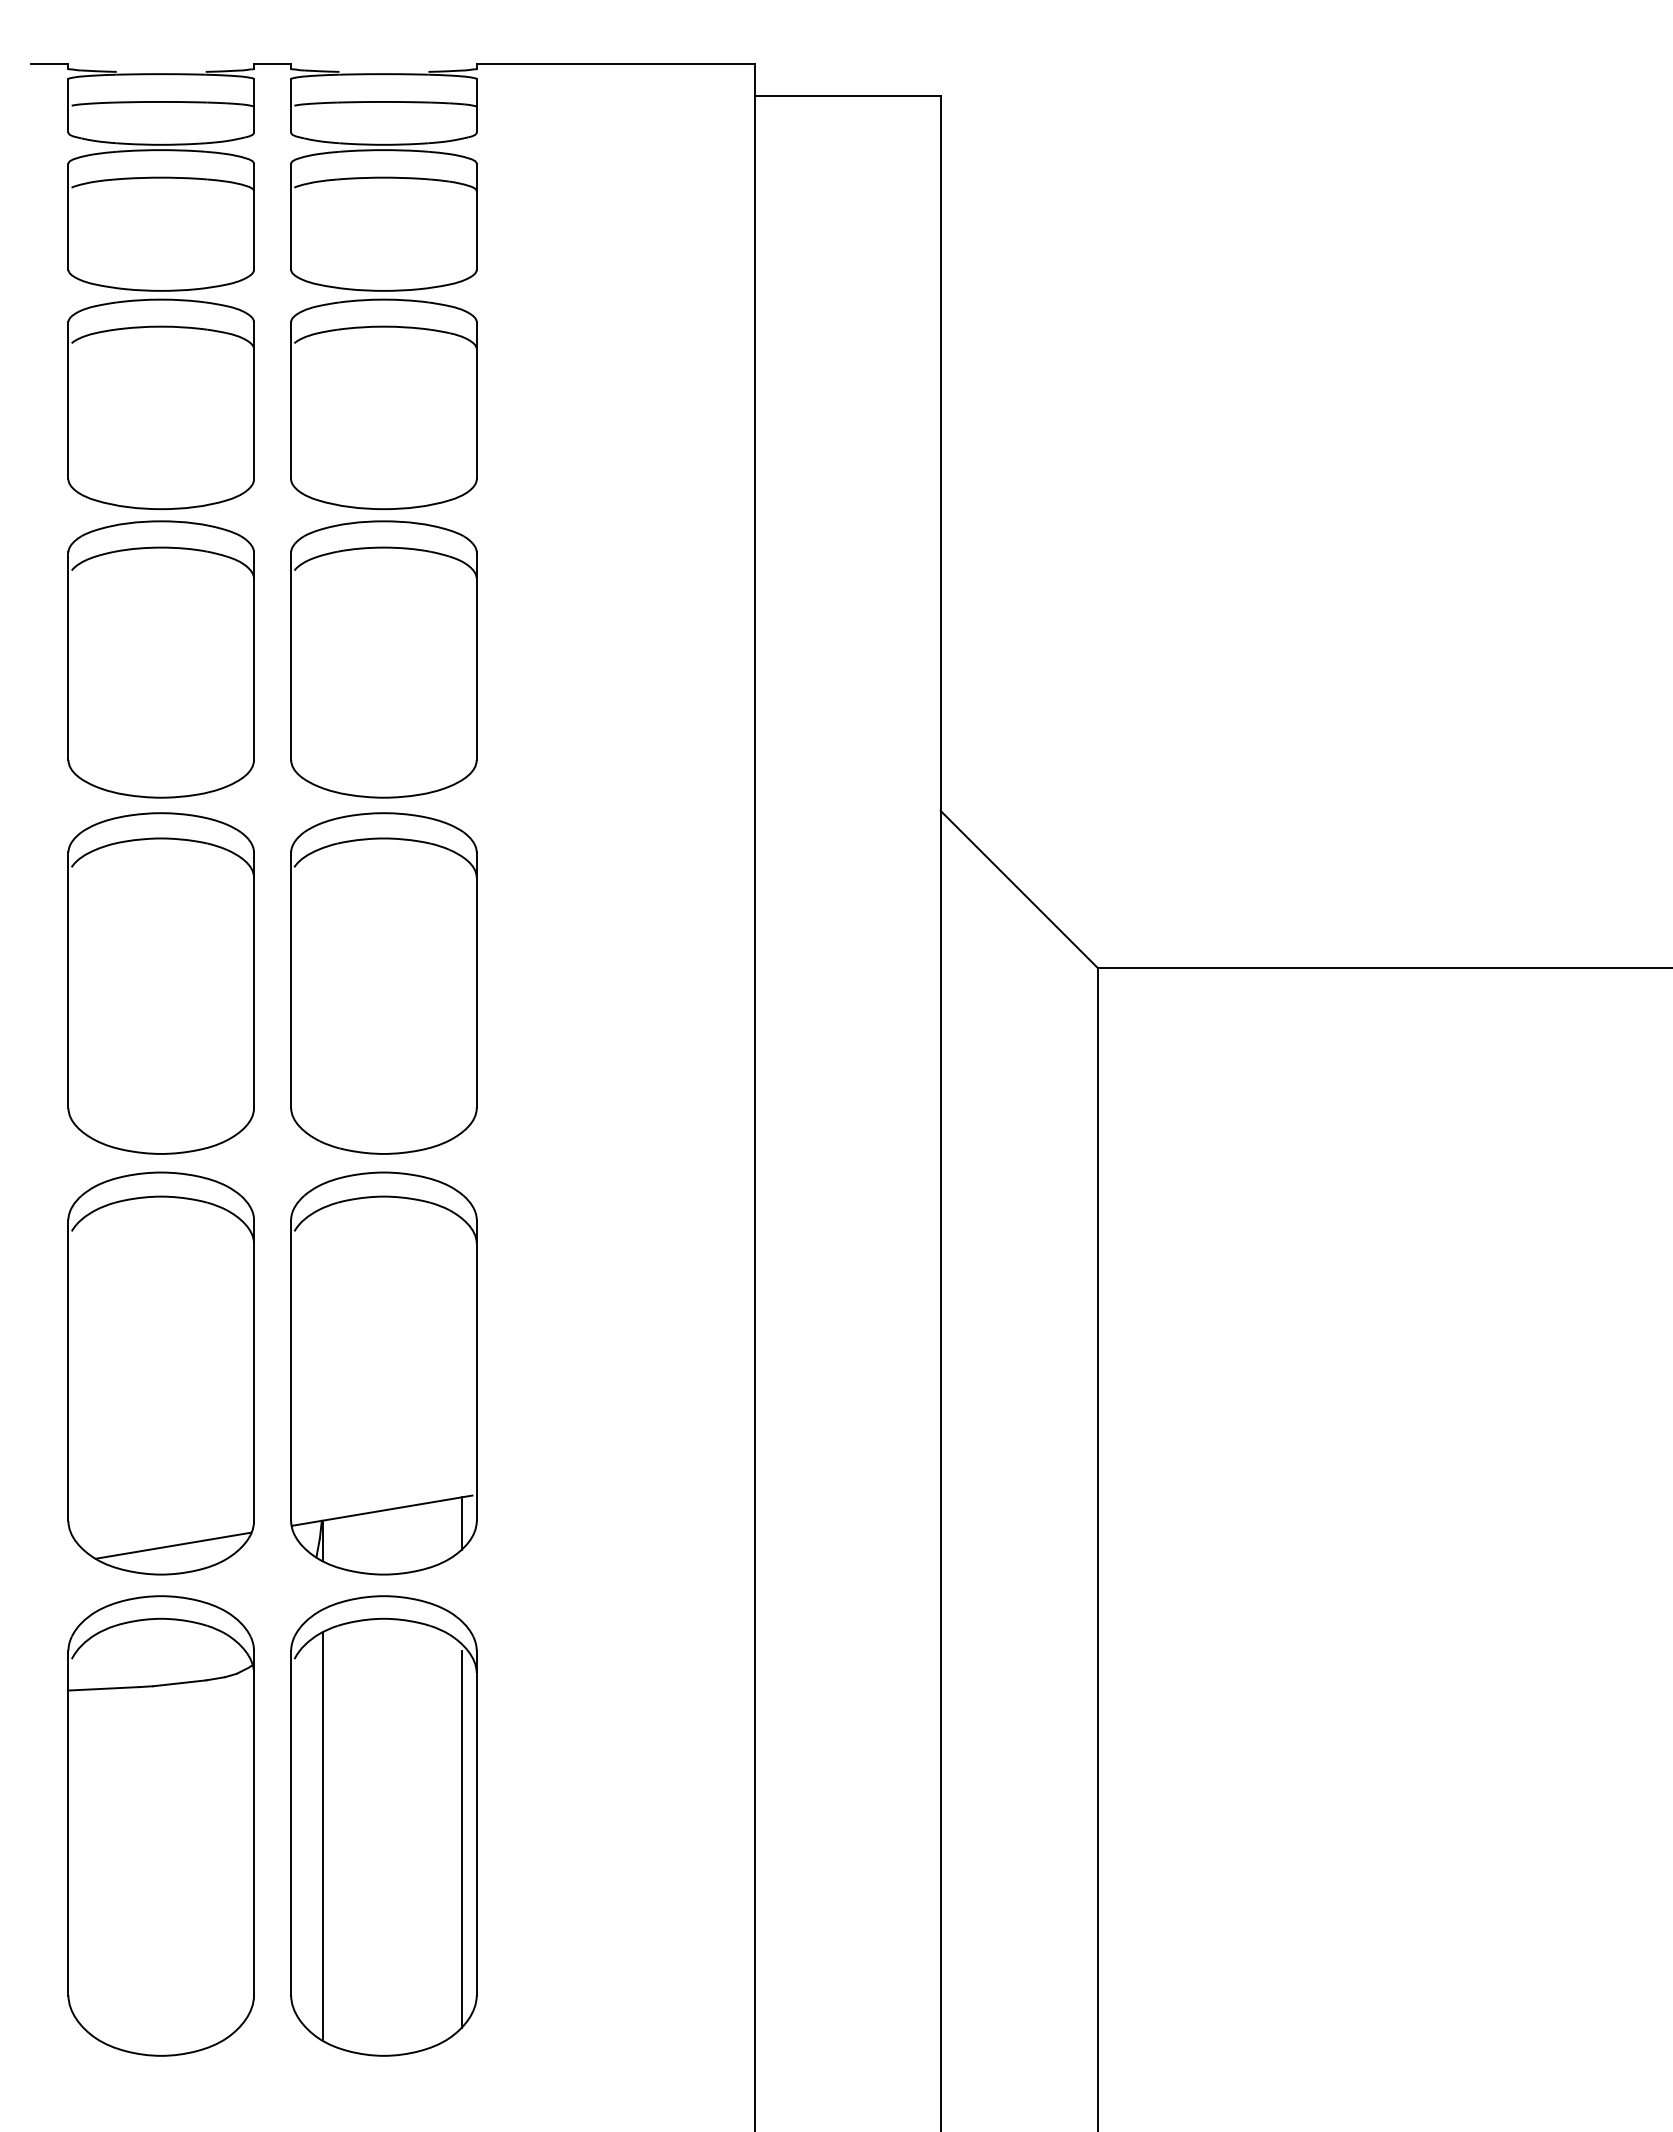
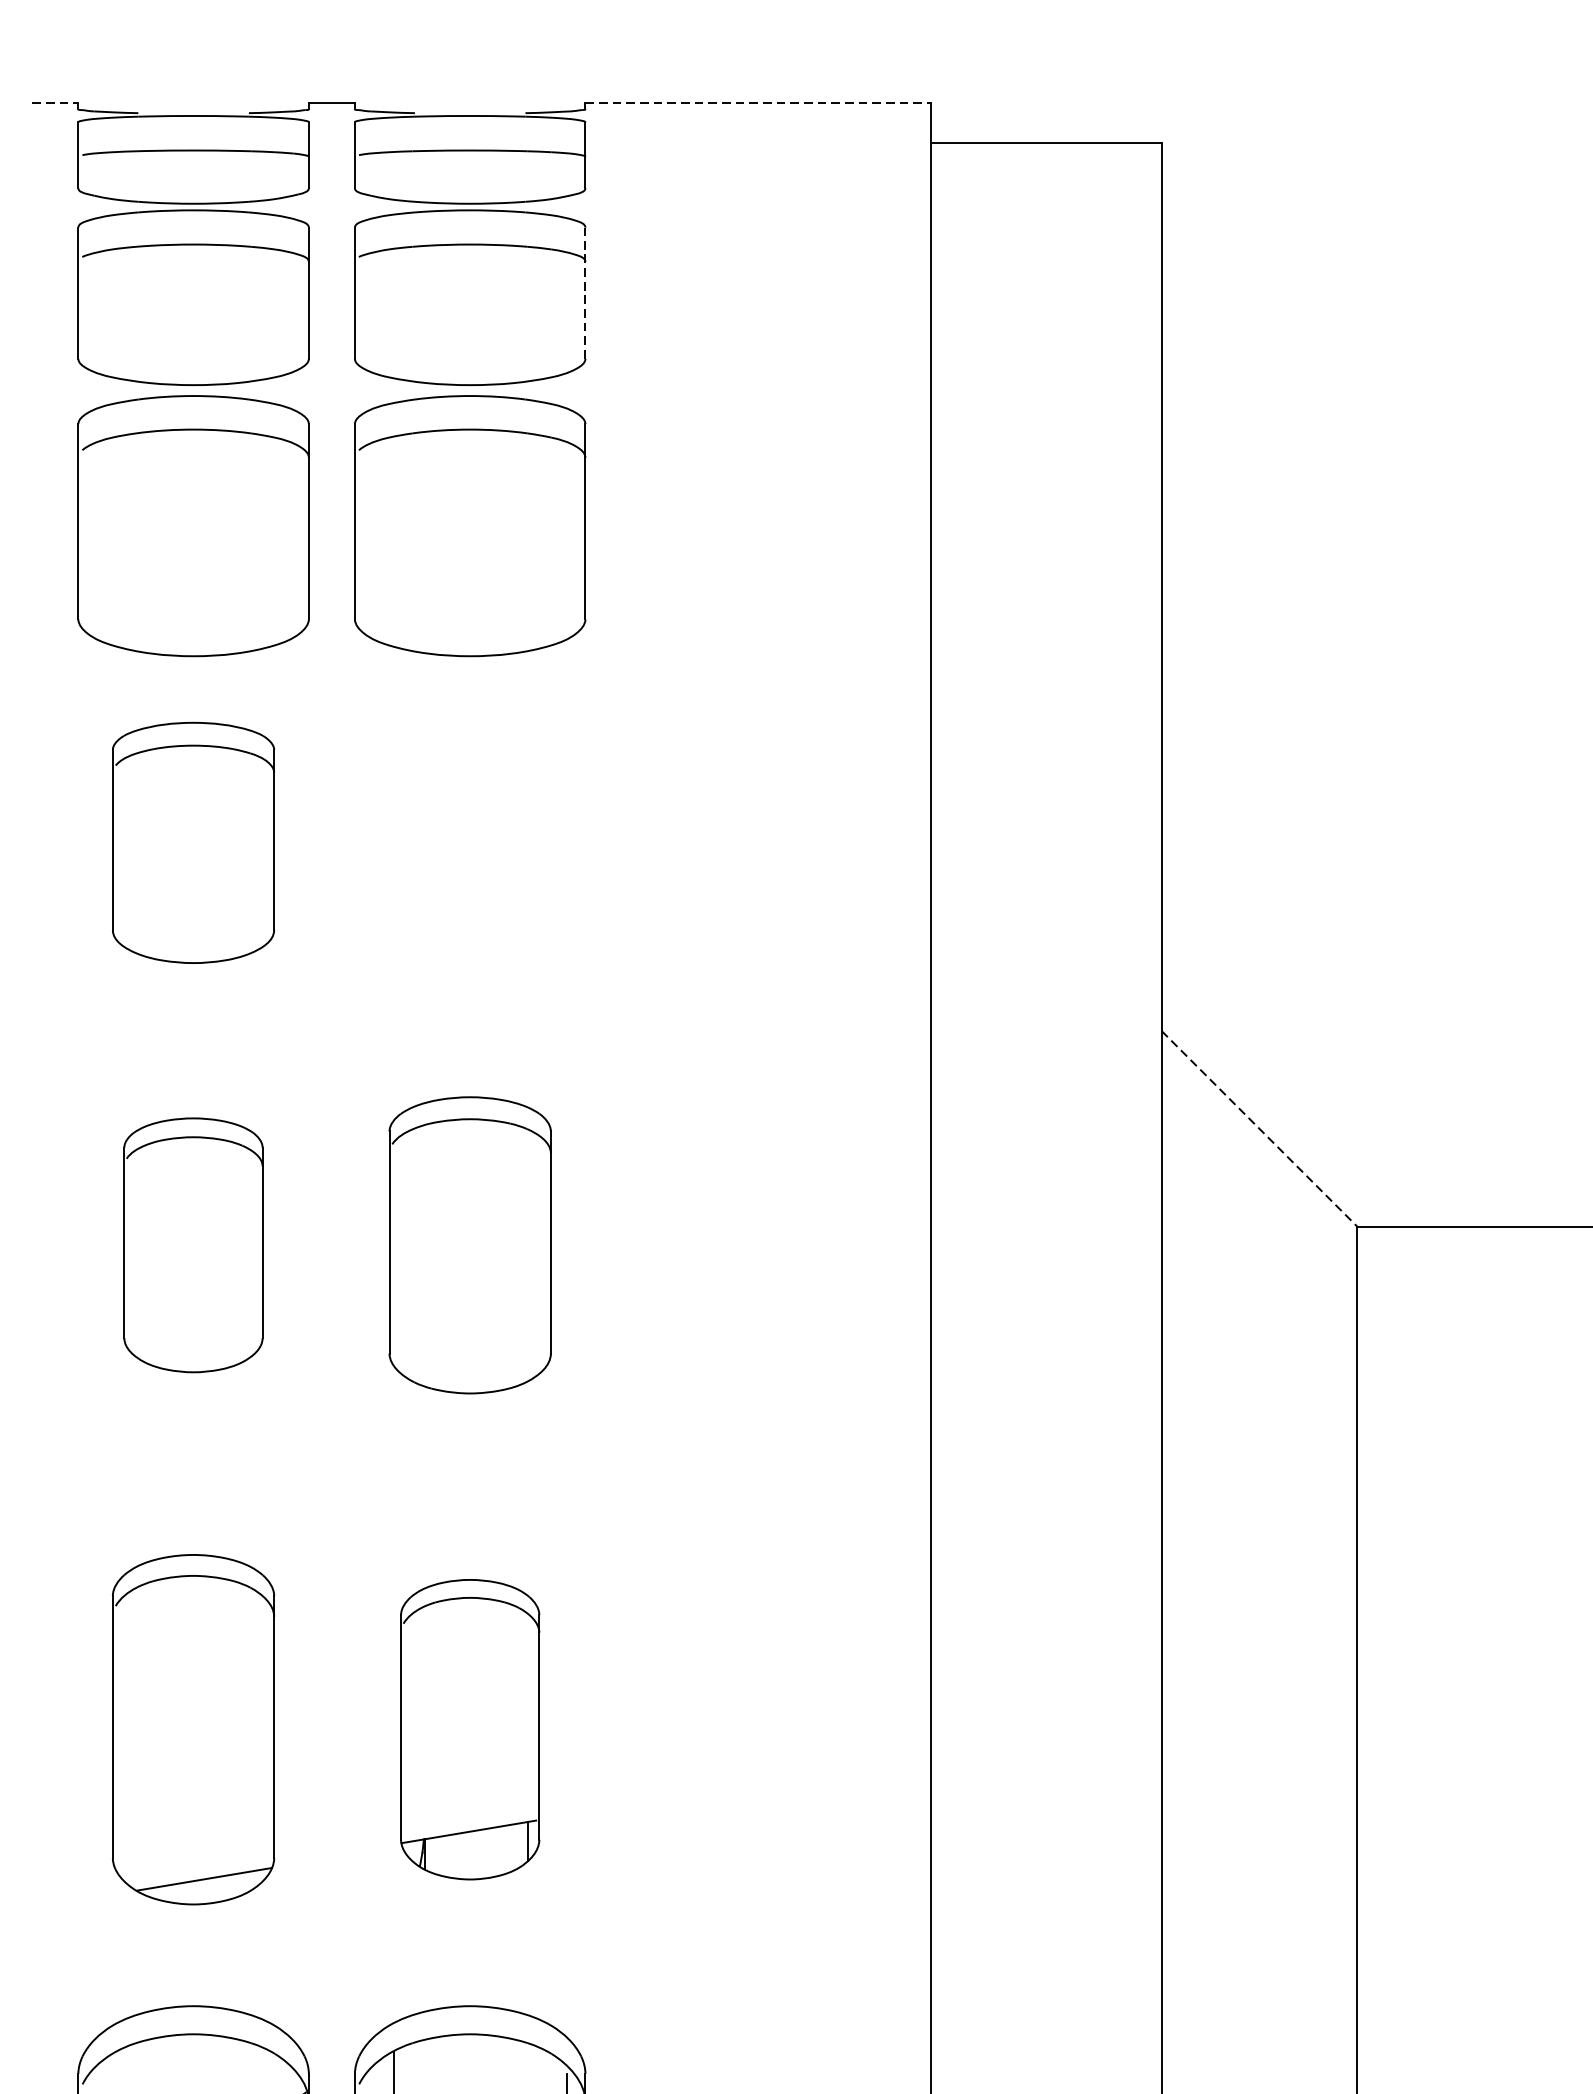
line: (49, 63) -> (54, 102), solid -> dashed
line: (616, 63) -> (758, 102), solid -> dashed
line: (476, 216) -> (585, 292), solid -> dashed
part: (160, 659) -> (192, 842), size x0.7
part: (383, 659) -> (469, 842), removed
line: (1019, 890) -> (1259, 1129), solid -> dashed
part: (160, 983) -> (192, 1245), size x0.6
part: (383, 983) -> (469, 1245), size x0.7
part: (160, 1373) -> (192, 1729), size x0.7
part: (383, 1373) -> (469, 1729), size x0.6

